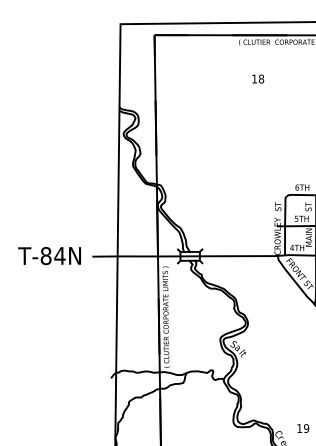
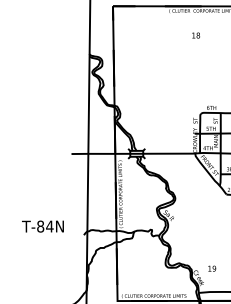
text: (257, 78) -> (195, 35), moved
text: (48, 255) -> (42, 226), moved

